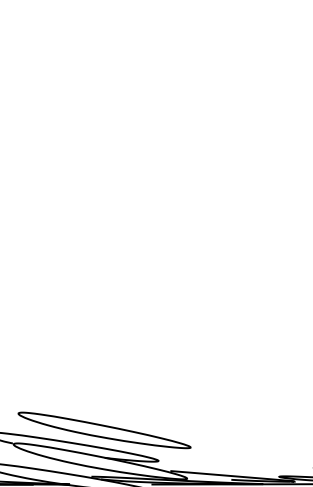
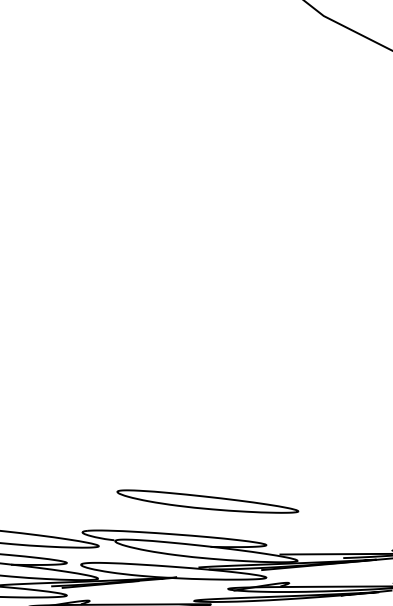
part: (104, 430) -> (207, 501), moved

